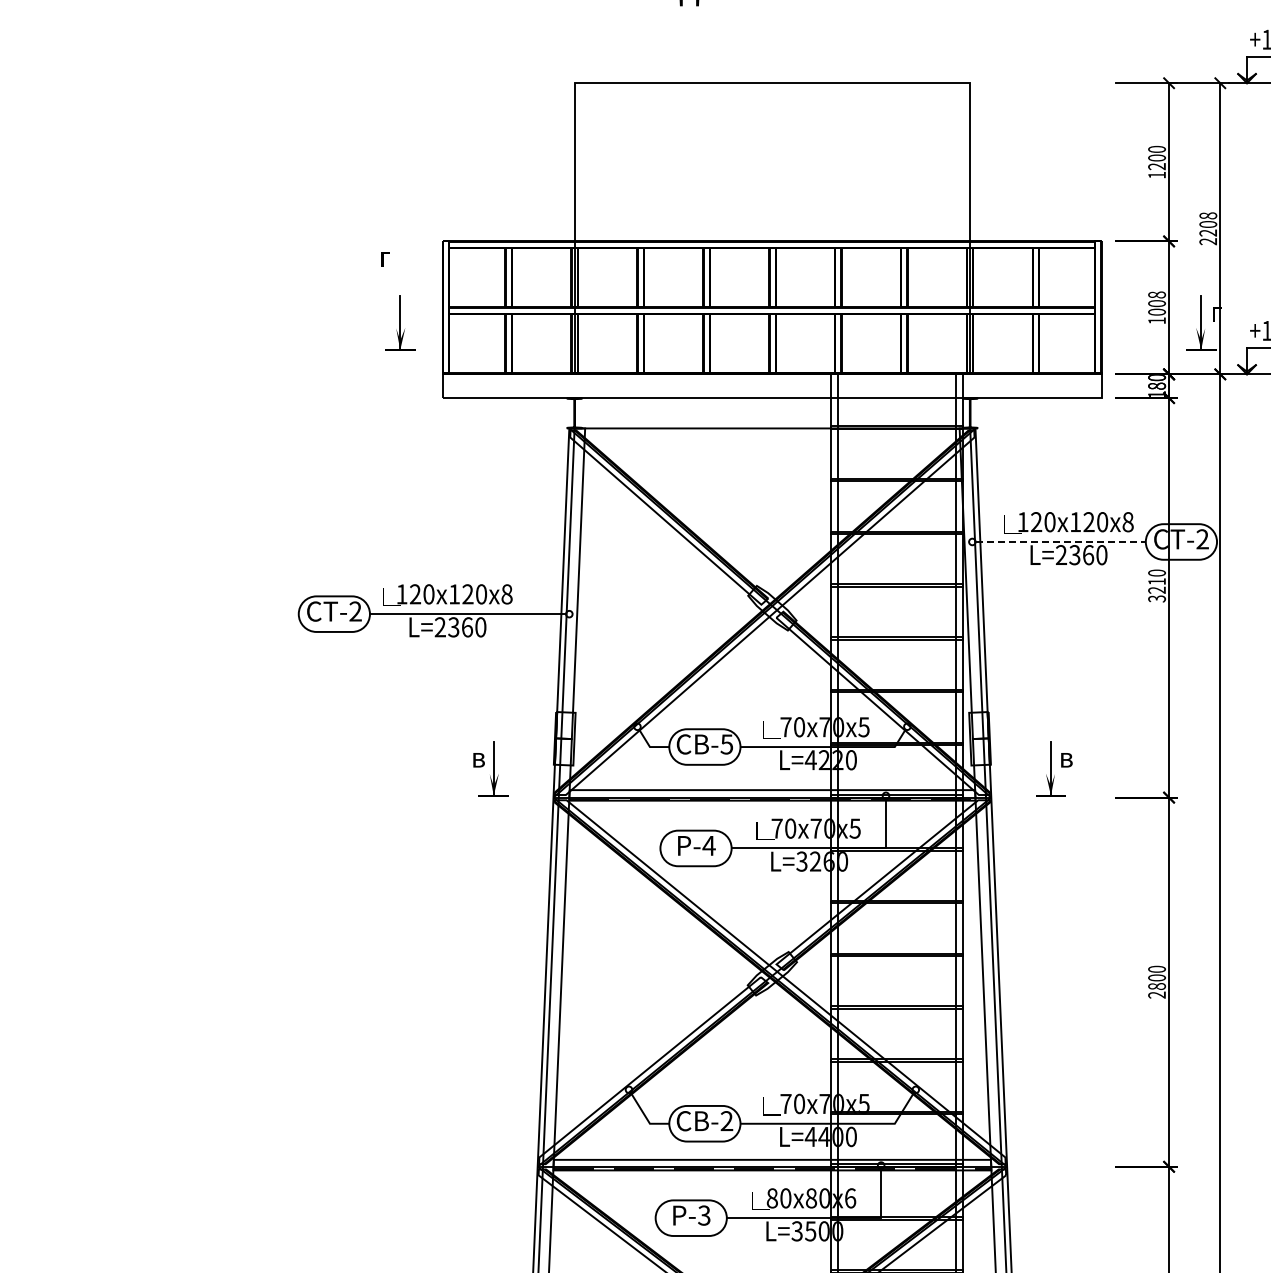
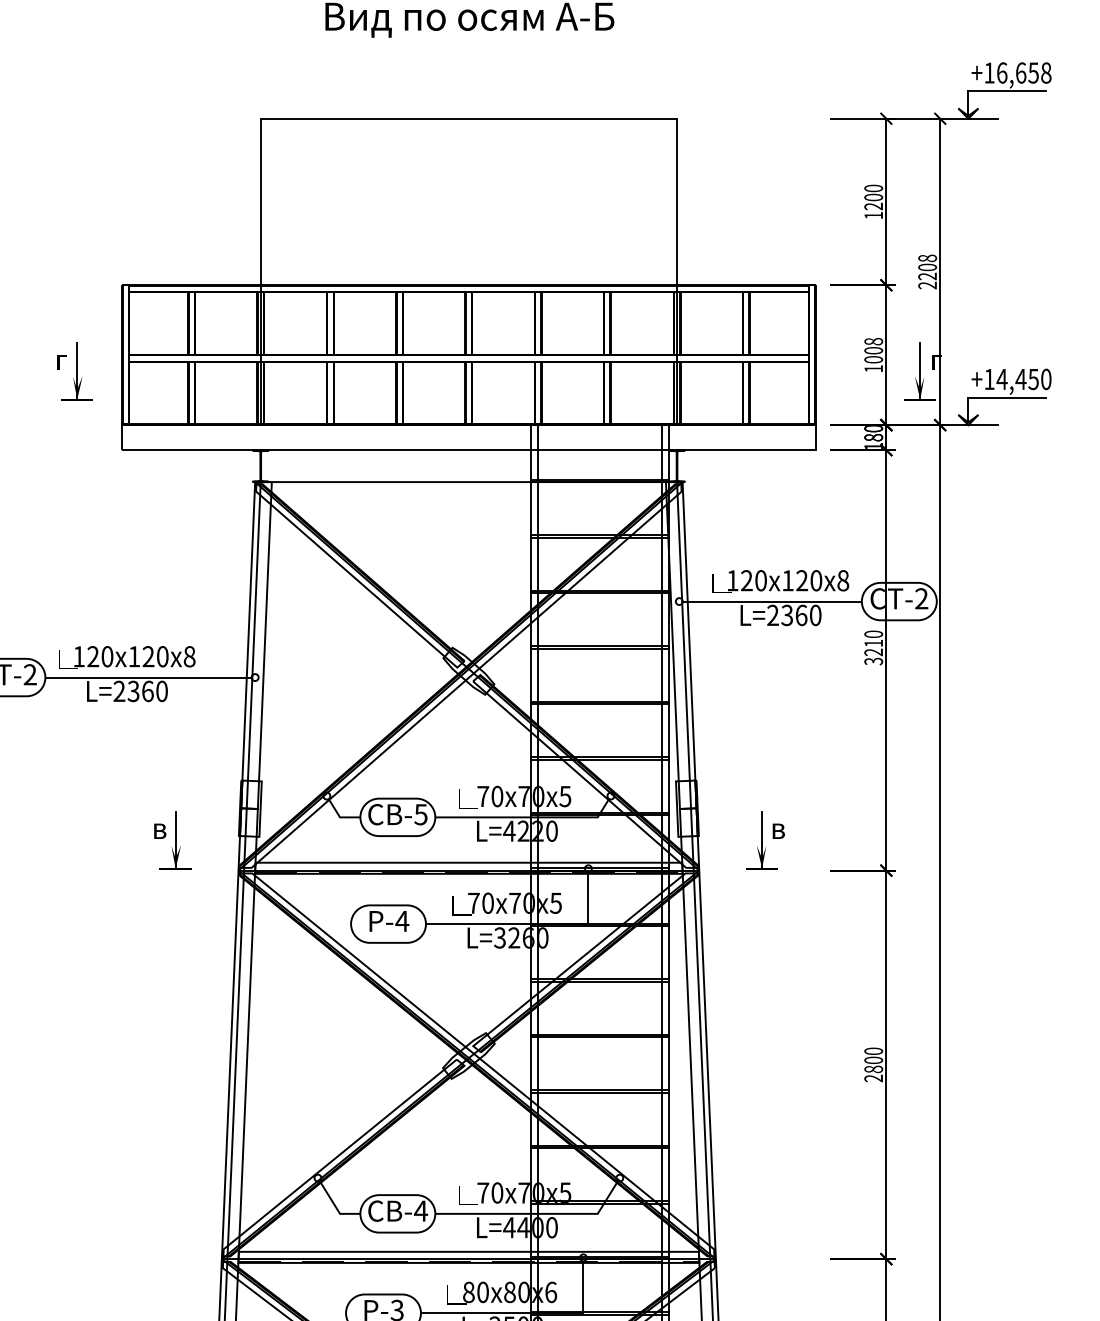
text: (385, 259) -> (61, 362), moved
line: (1061, 541) -> (773, 601), dashed -> solid
text: (726, 1121) -> (420, 1211), -2 -> -4

